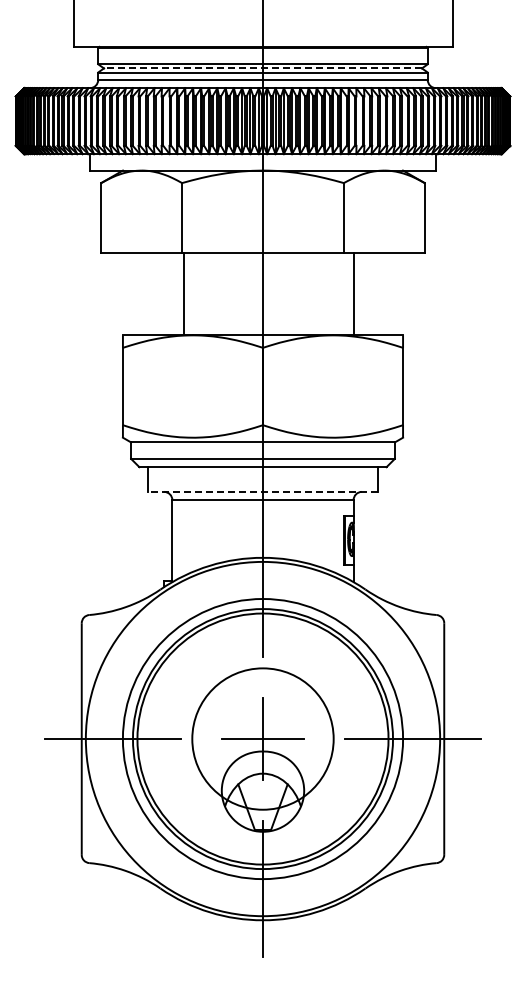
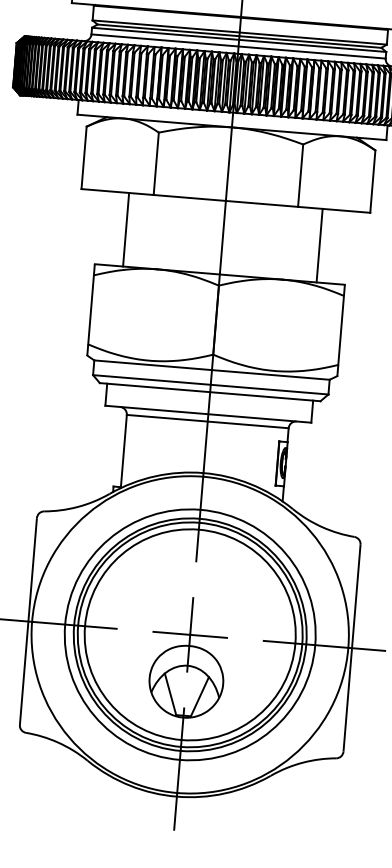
line: (262, 68) -> (238, 36), dashed -> solid
line: (183, 293) -> (126, 229), moved
line: (354, 293) -> (319, 245), moved
line: (262, 491) -> (207, 413), dashed -> solid
circle: (262, 738) -> (189, 634), size x1.67

